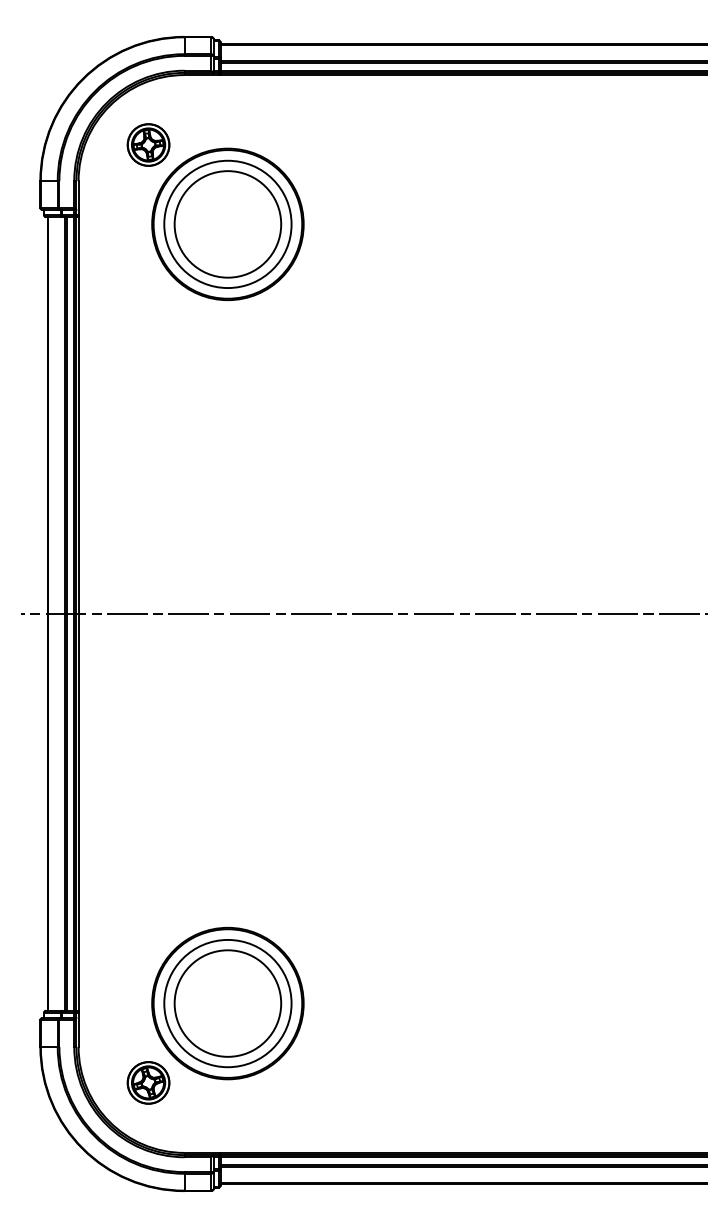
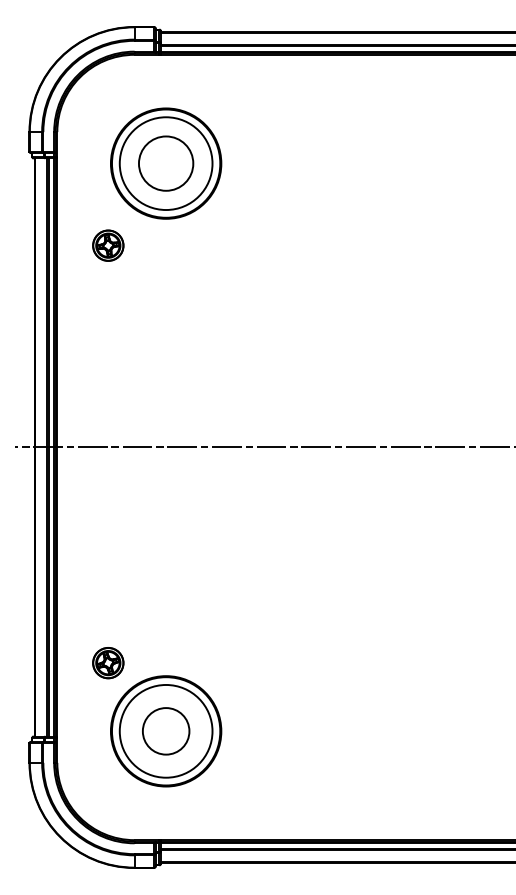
part: (148, 144) -> (108, 245), moved
circle: (227, 224) -> (165, 163), size x0.7
circle: (227, 1003) -> (165, 731), size x0.6
part: (148, 1082) -> (108, 662), moved

